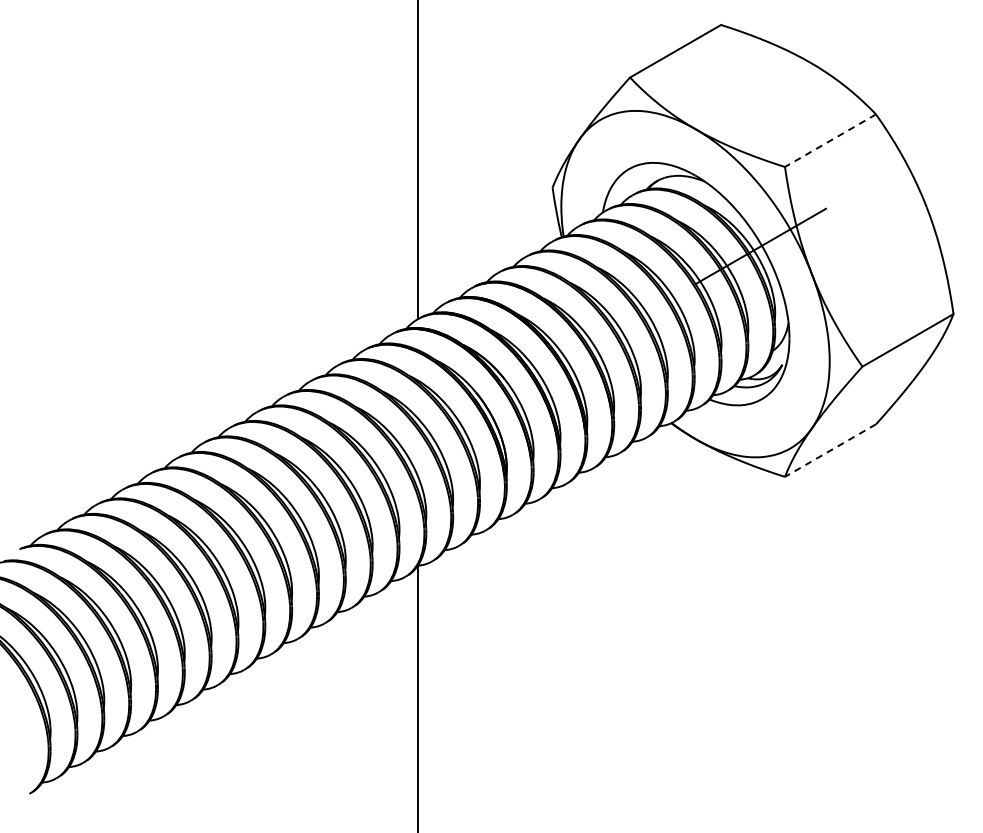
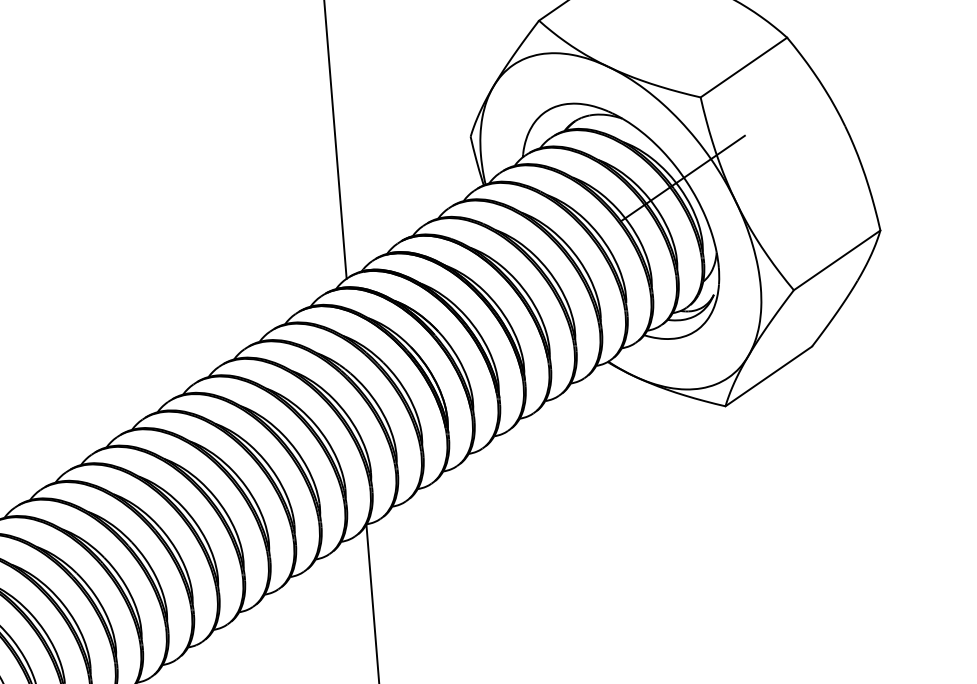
line: (830, 140) -> (743, 67), dashed -> solid
line: (830, 450) -> (768, 376), dashed -> solid

